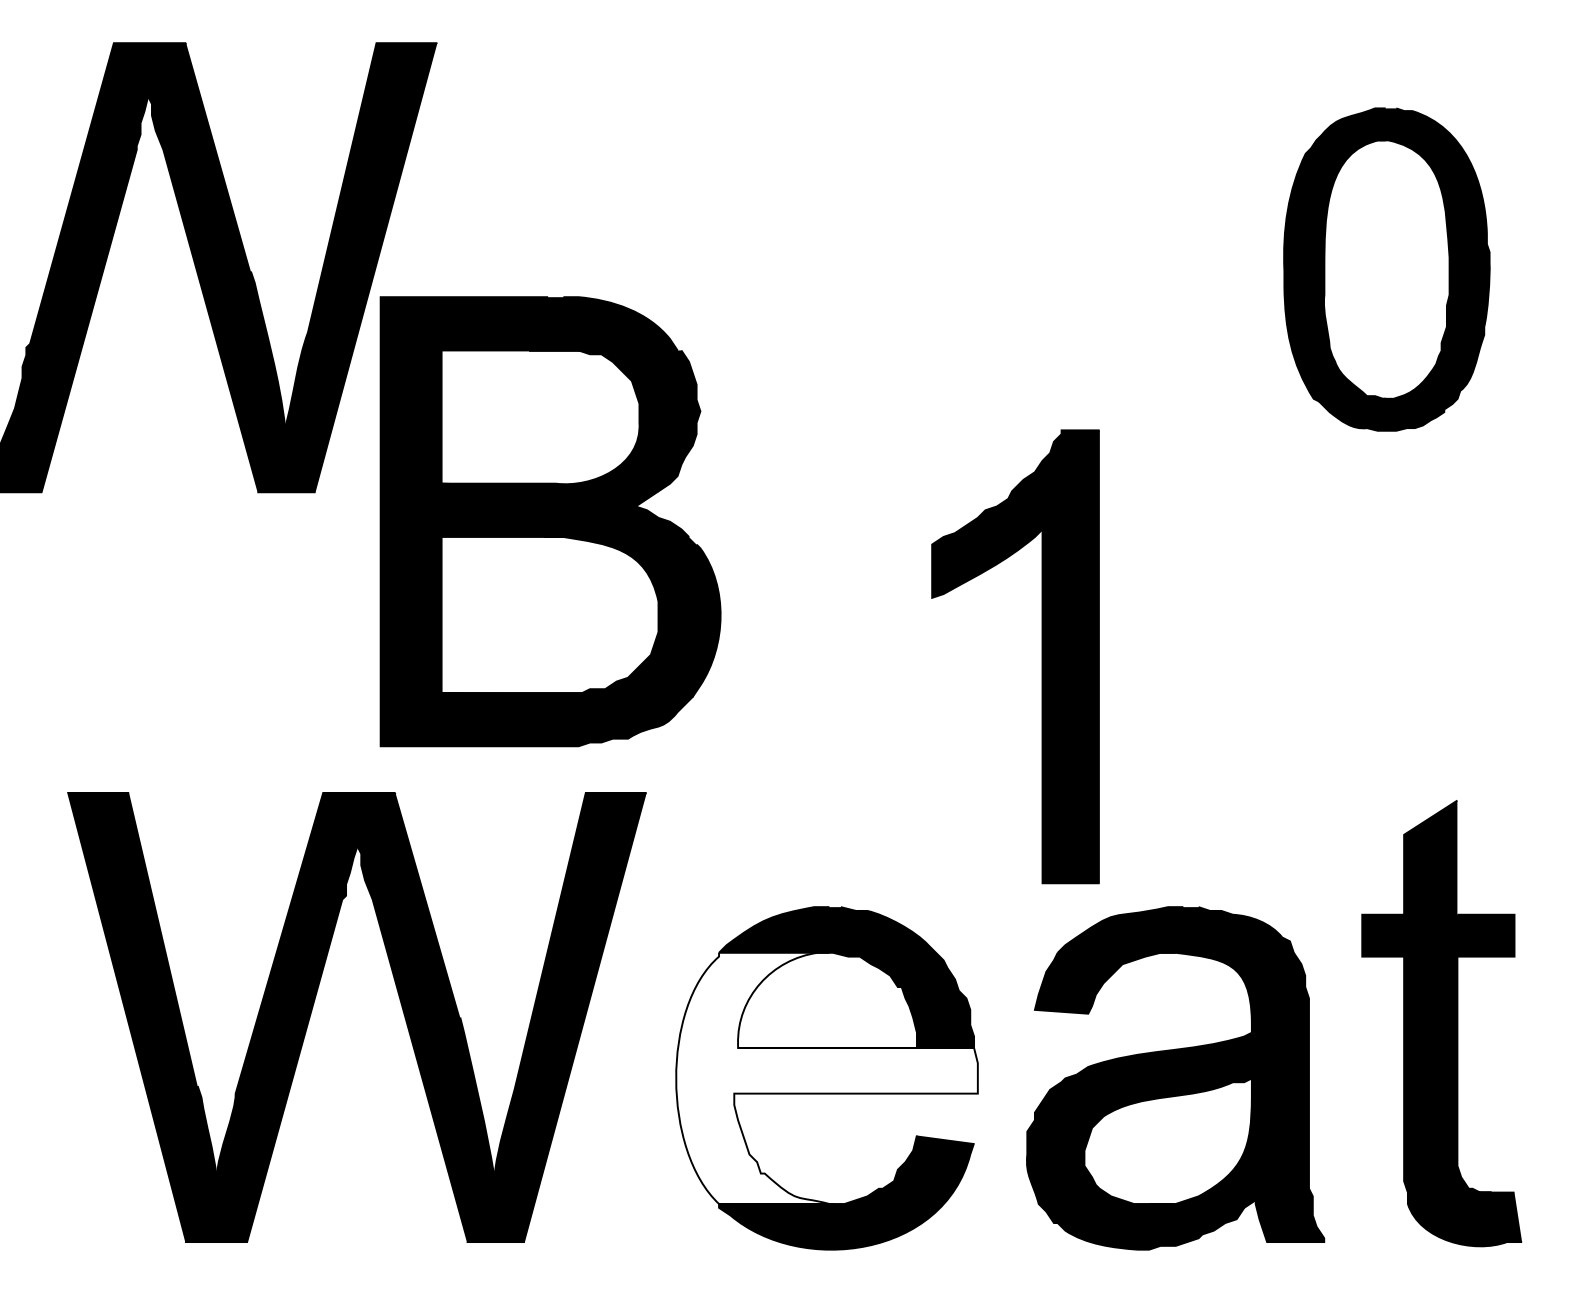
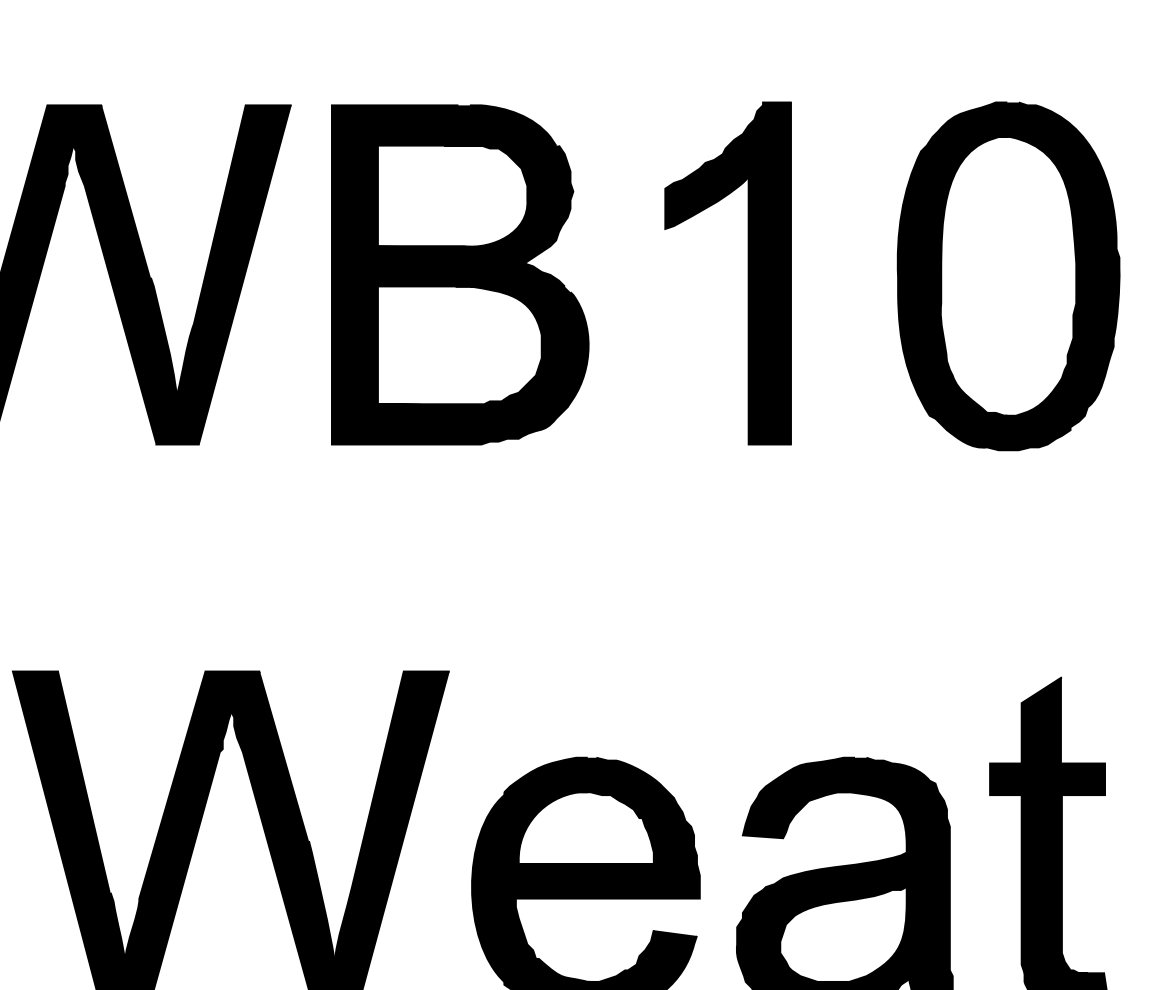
part: (1386, 269) -> (1008, 276), size x1.43
part: (550, 521) -> (460, 274), moved
part: (1041, 656) -> (747, 273), moved
fill: (826, 1078) -> (585, 887), added

